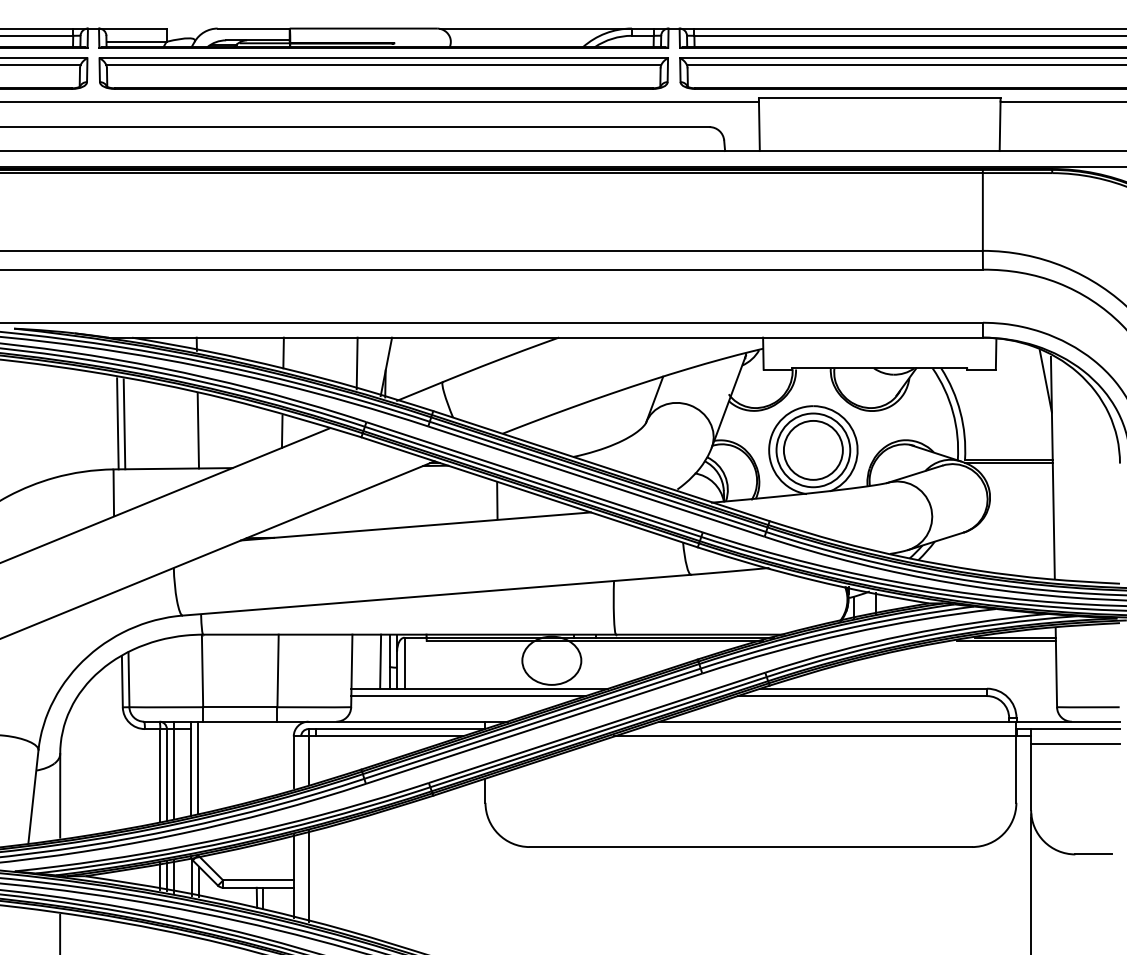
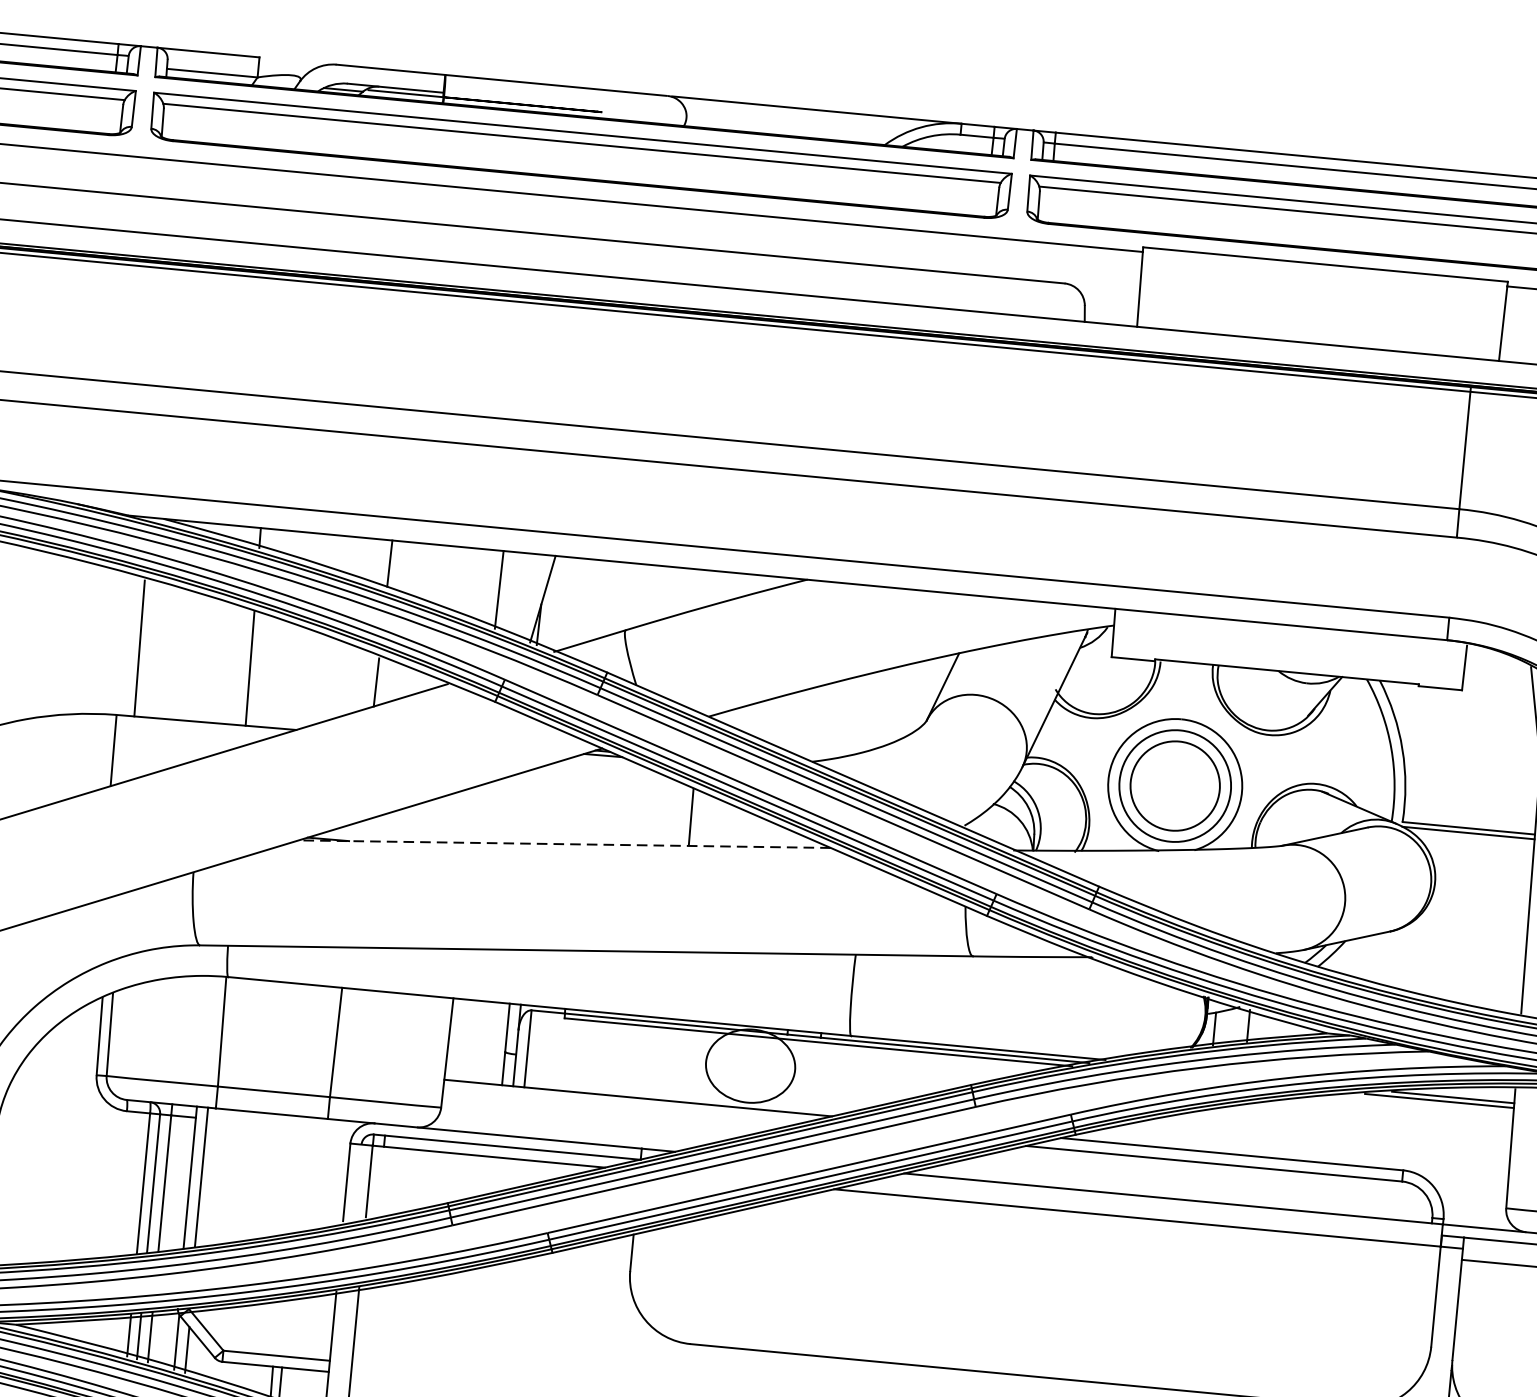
line: (117, 423) -> (129, 646), removed
line: (415, 526) -> (564, 844), solid -> dashed
line: (380, 661) -> (491, 1042), removed
line: (468, 696) -> (619, 1108), removed

